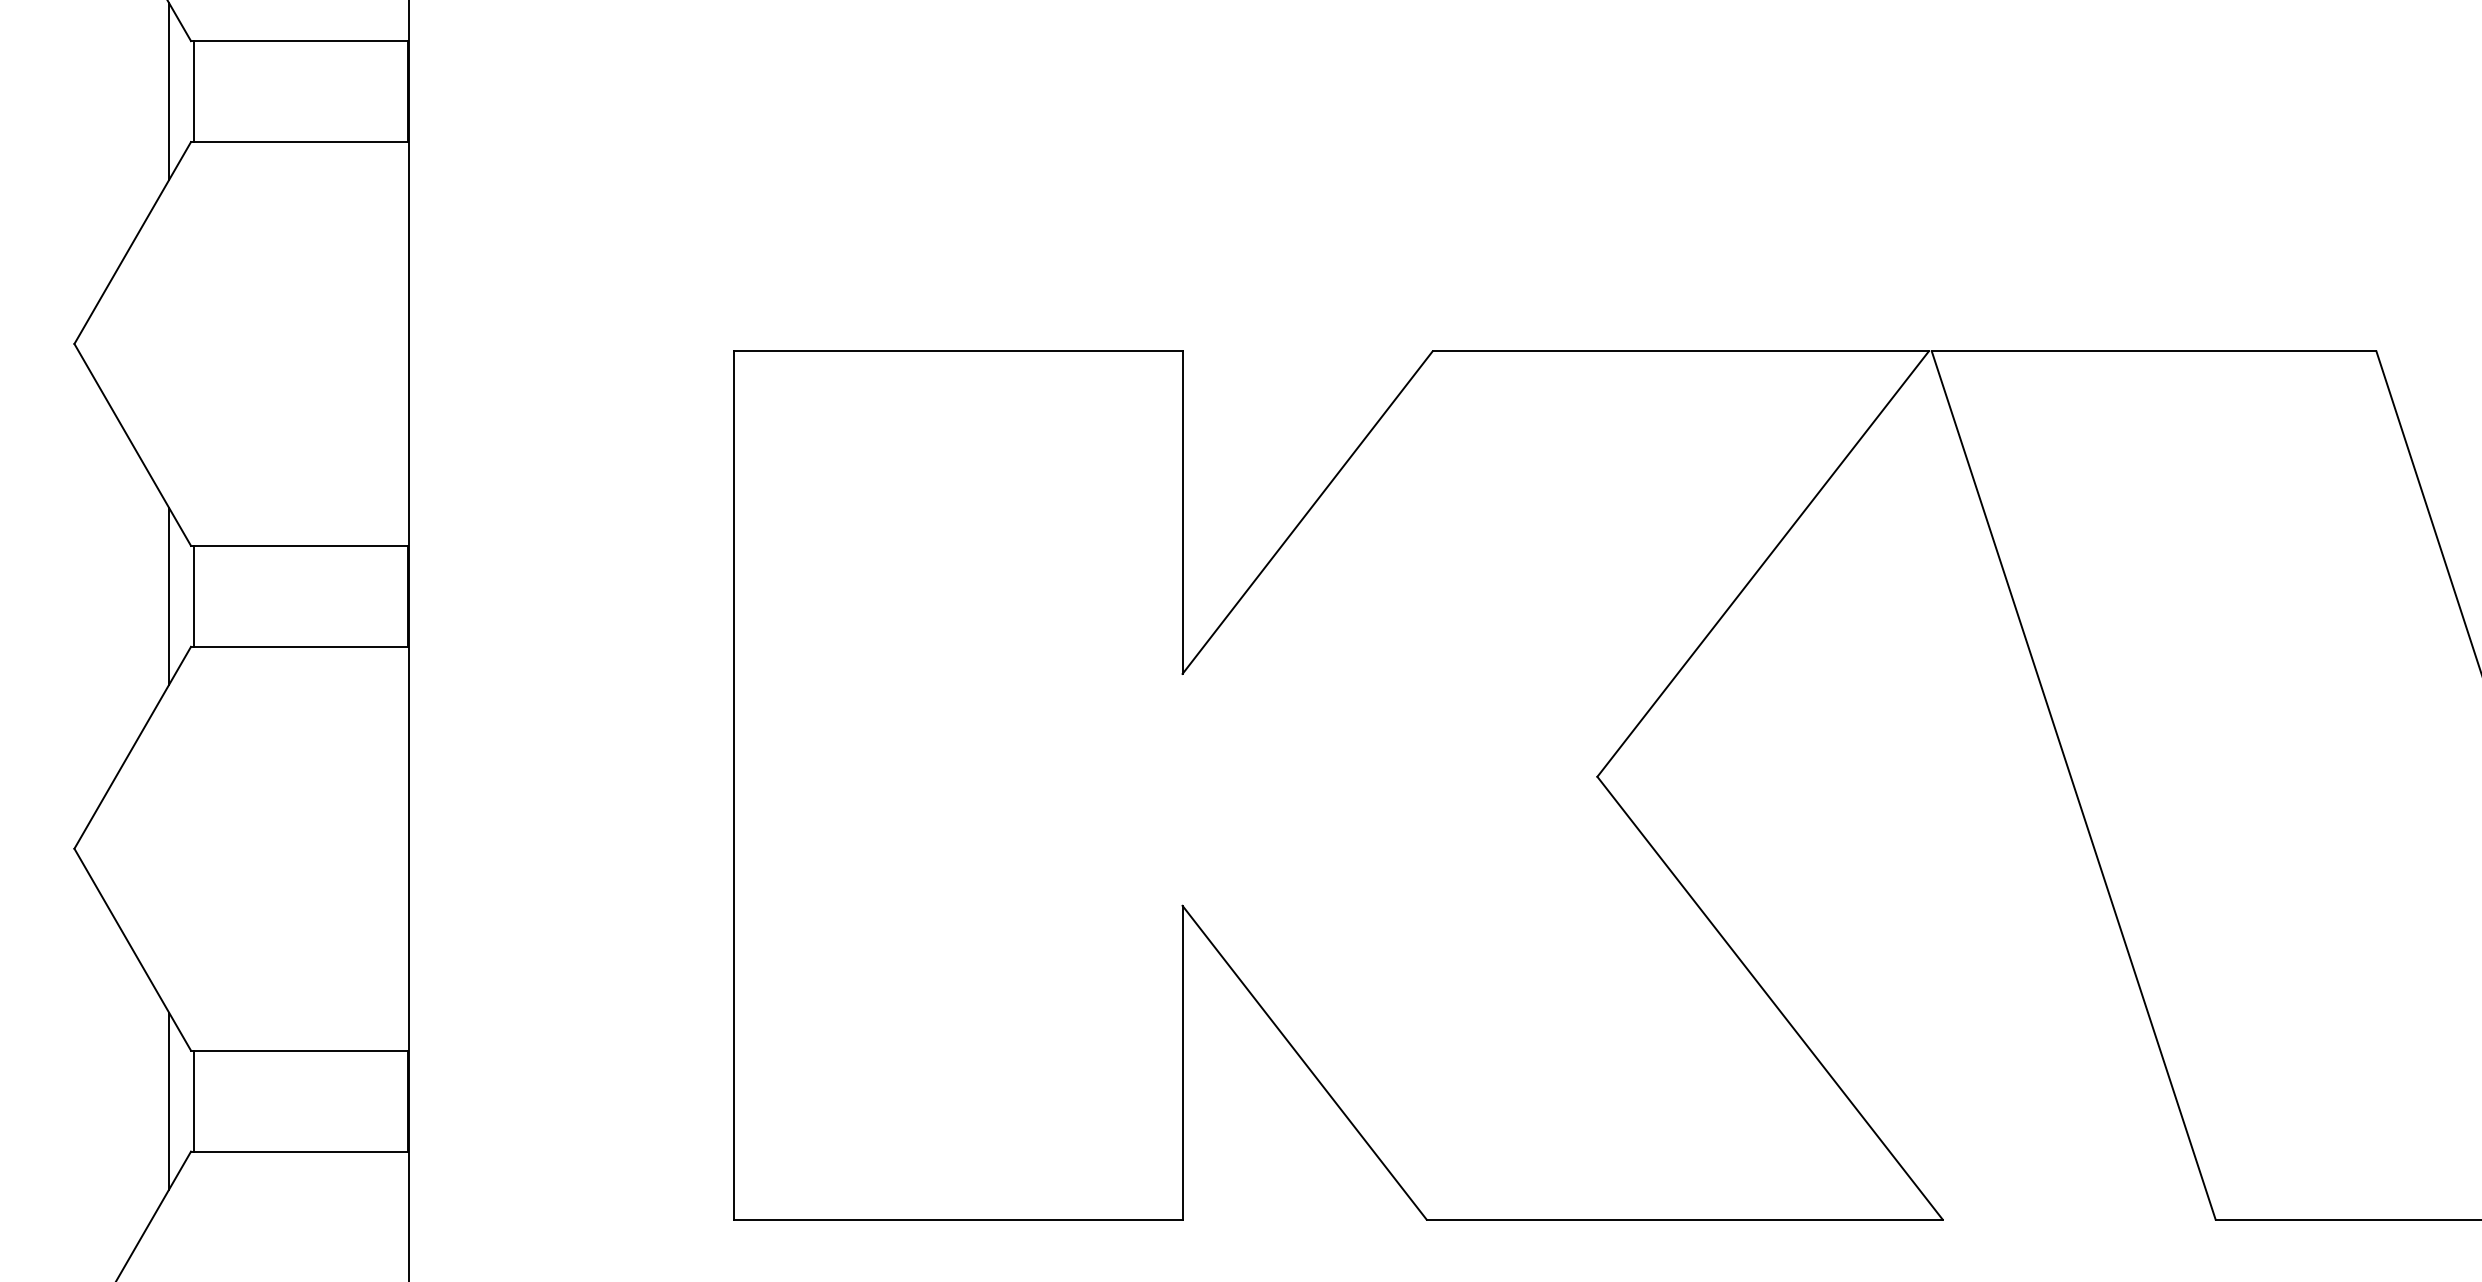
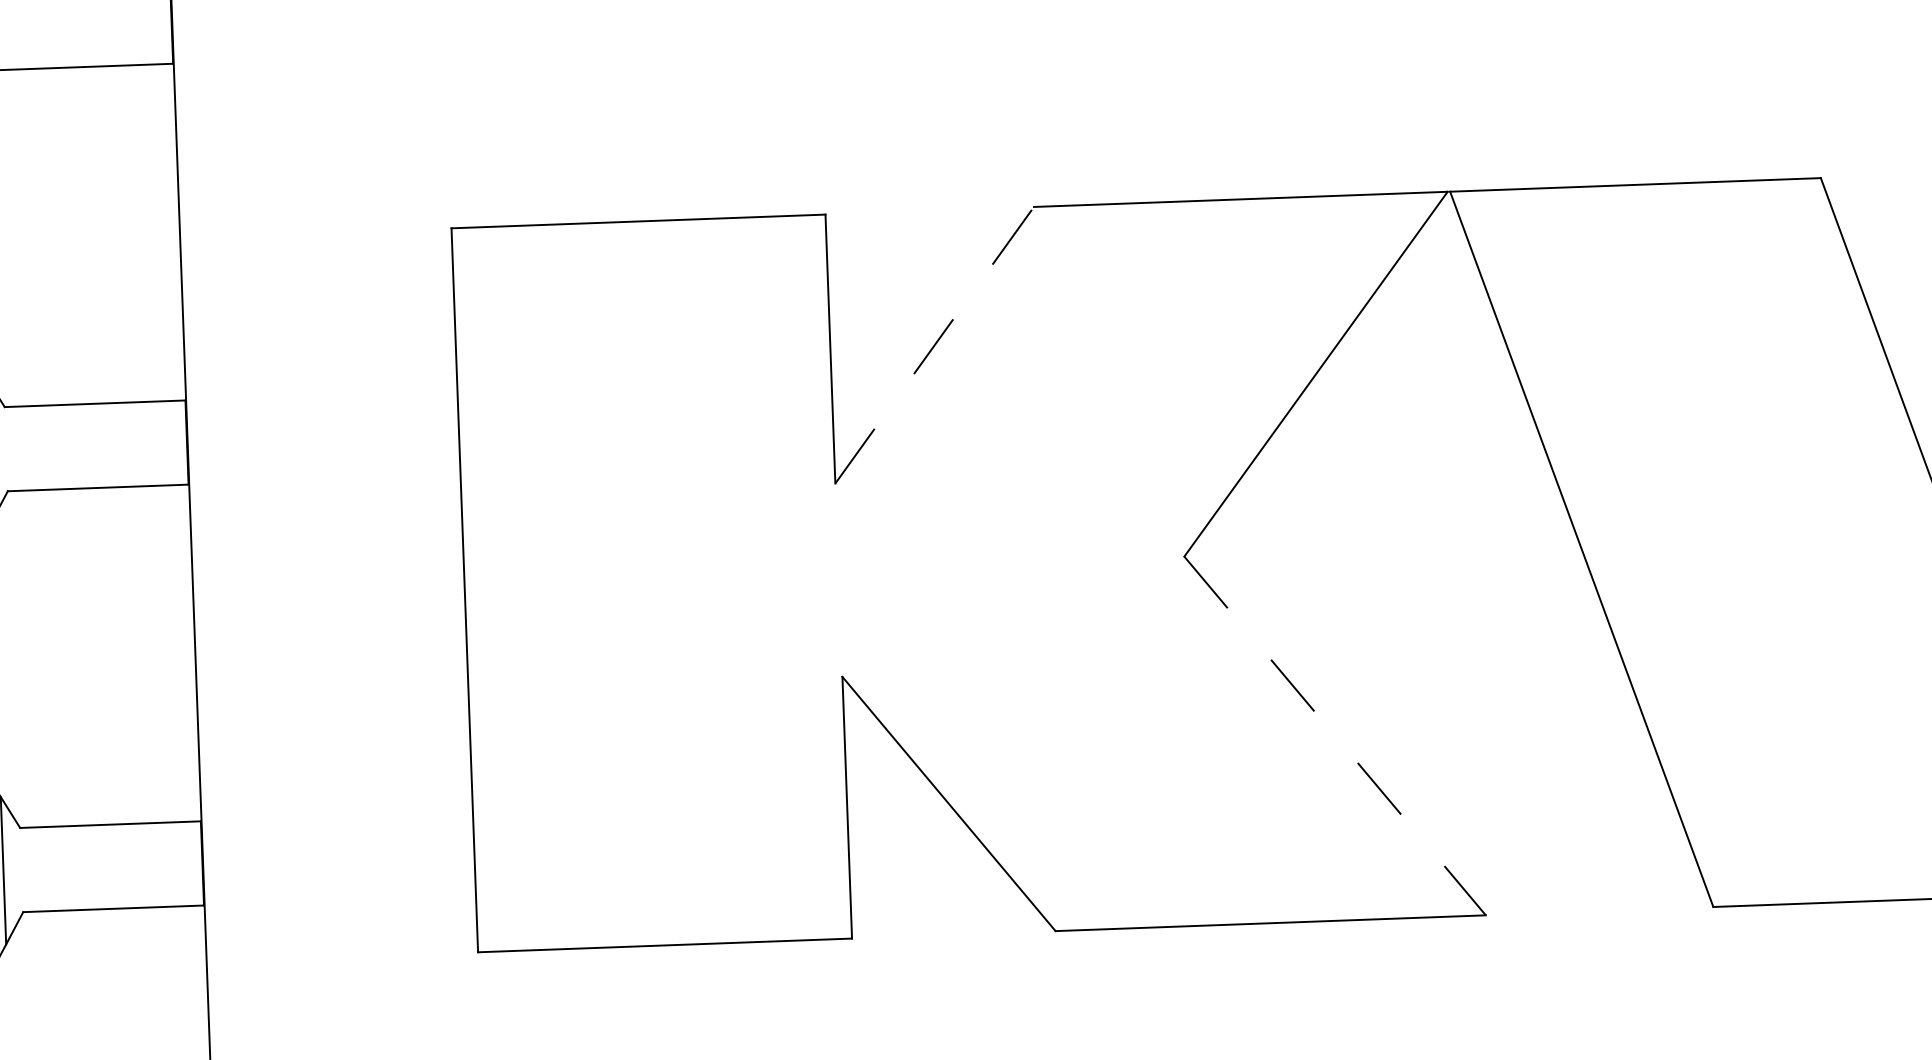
line: (1307, 512) -> (934, 345), solid -> dashed
line: (193, 595) -> (8, 448), removed
line: (1770, 998) -> (1335, 736), solid -> dashed
line: (193, 1100) -> (23, 869), removed

